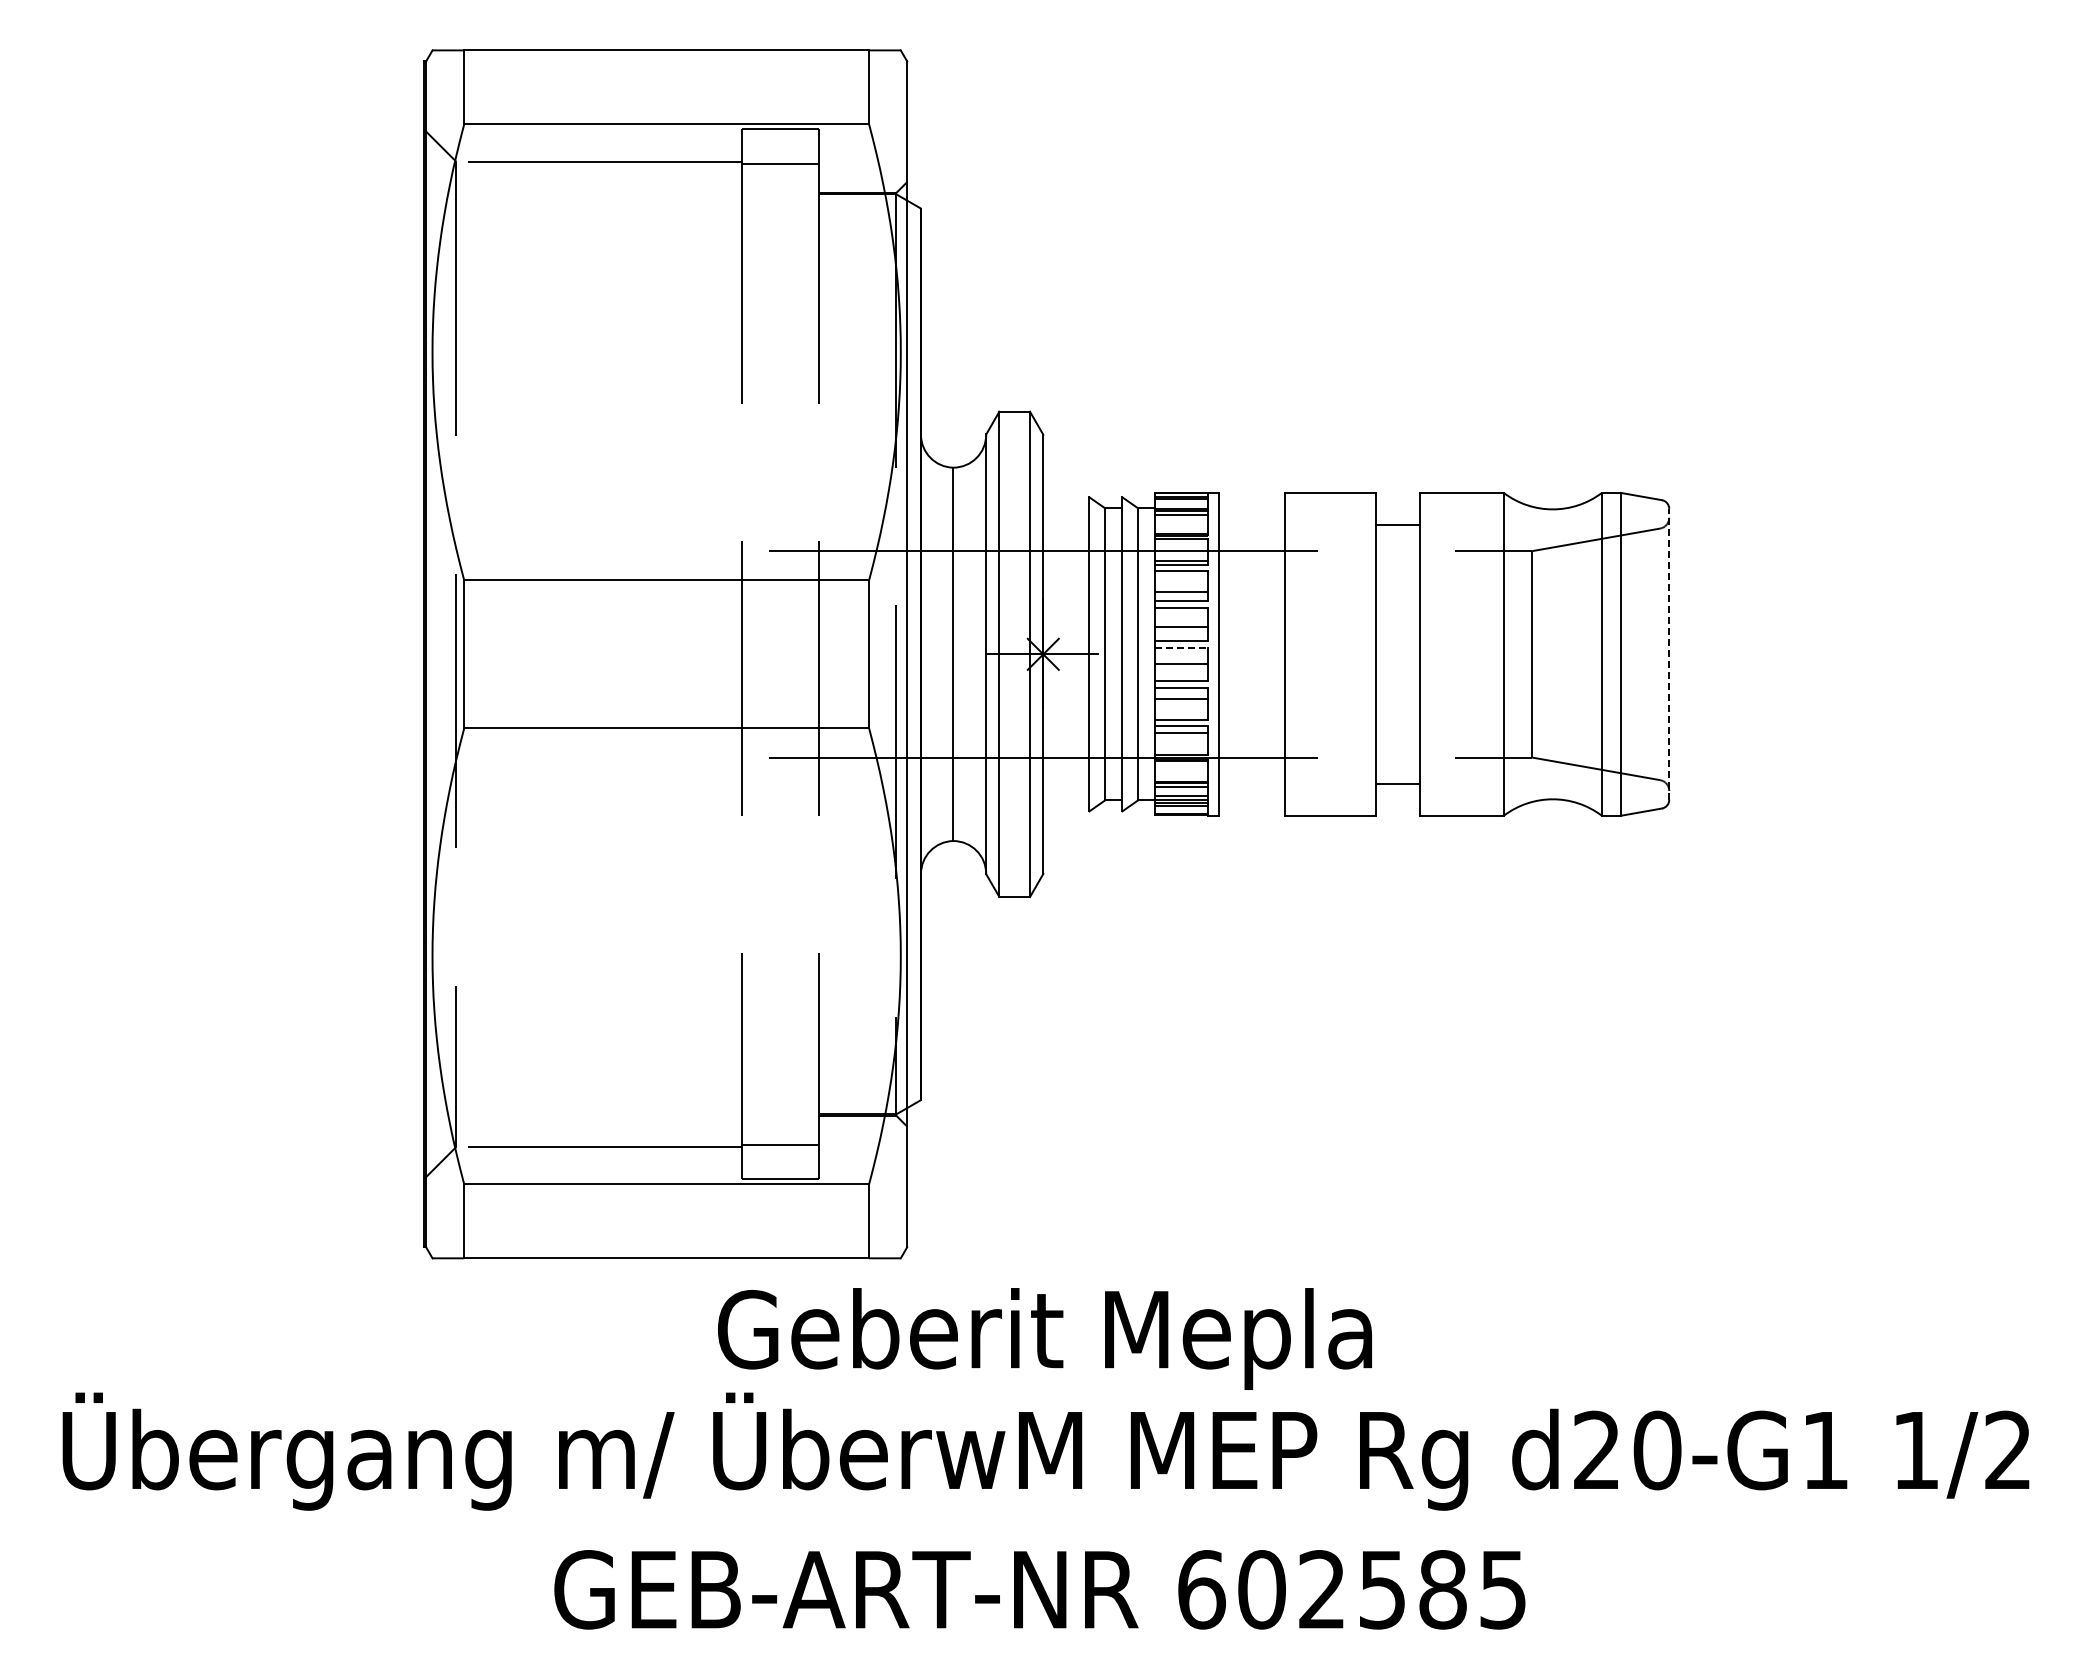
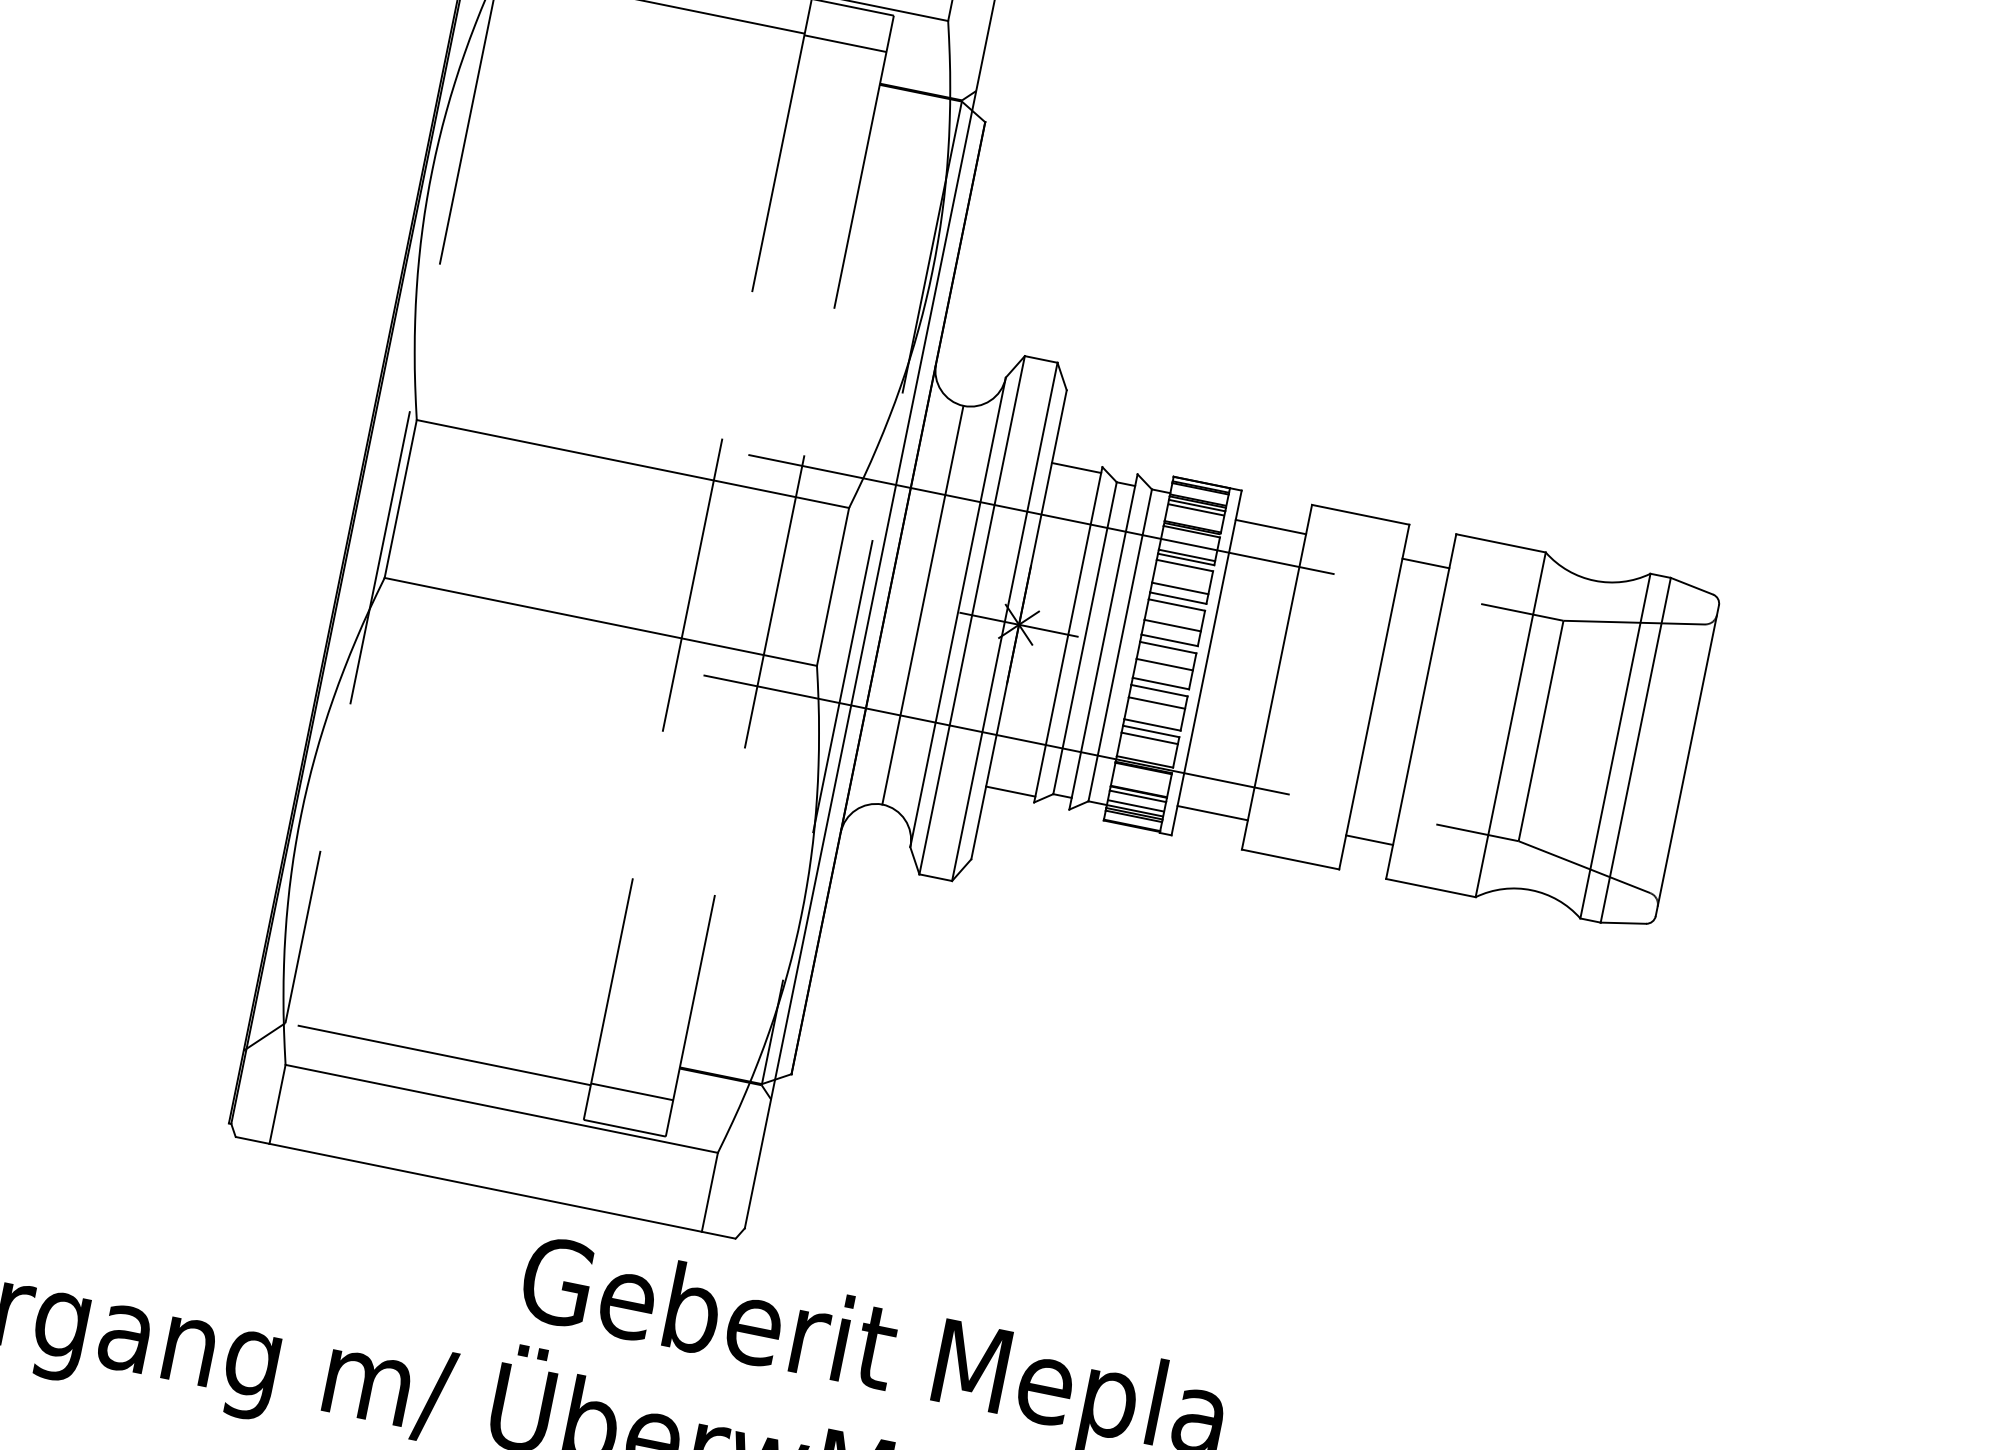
line: (1066, 502) -> (1076, 467), added
line: (1181, 518) -> (1196, 509), added
line: (1251, 520) -> (1270, 527), added
line: (1182, 647) -> (1169, 647), dashed -> solid
line: (1669, 654) -> (1687, 760), dashed -> solid
line: (1251, 788) -> (1212, 813), added
line: (1066, 805) -> (1010, 791), added

